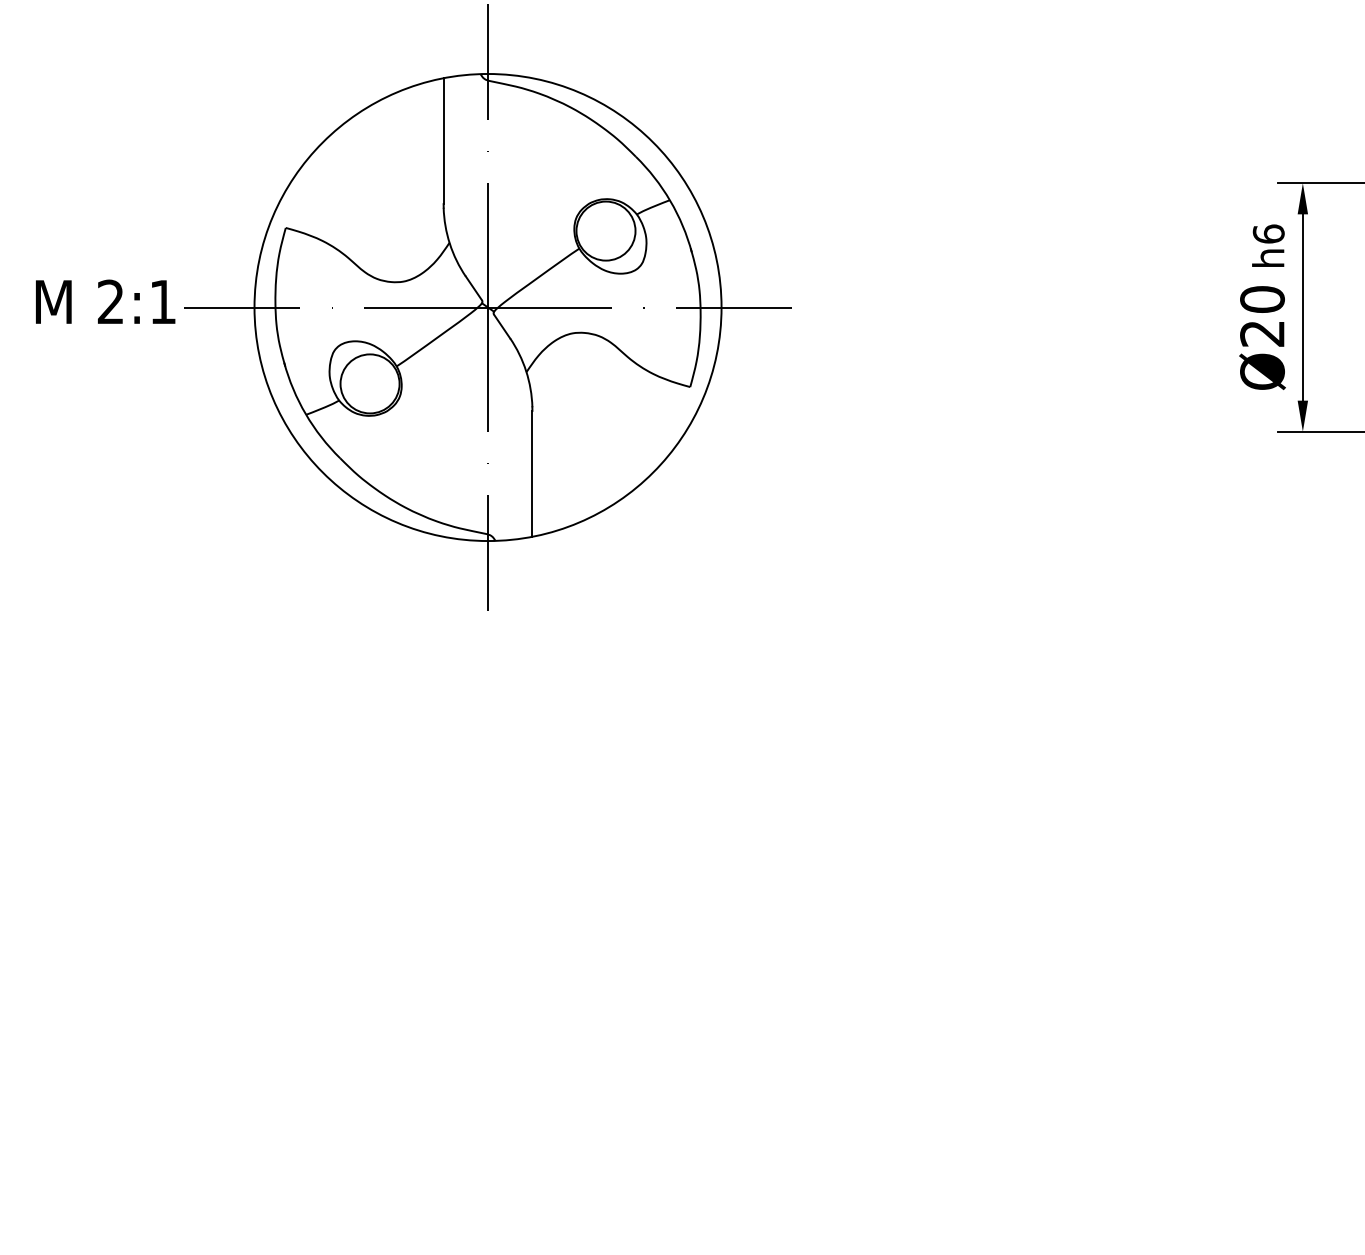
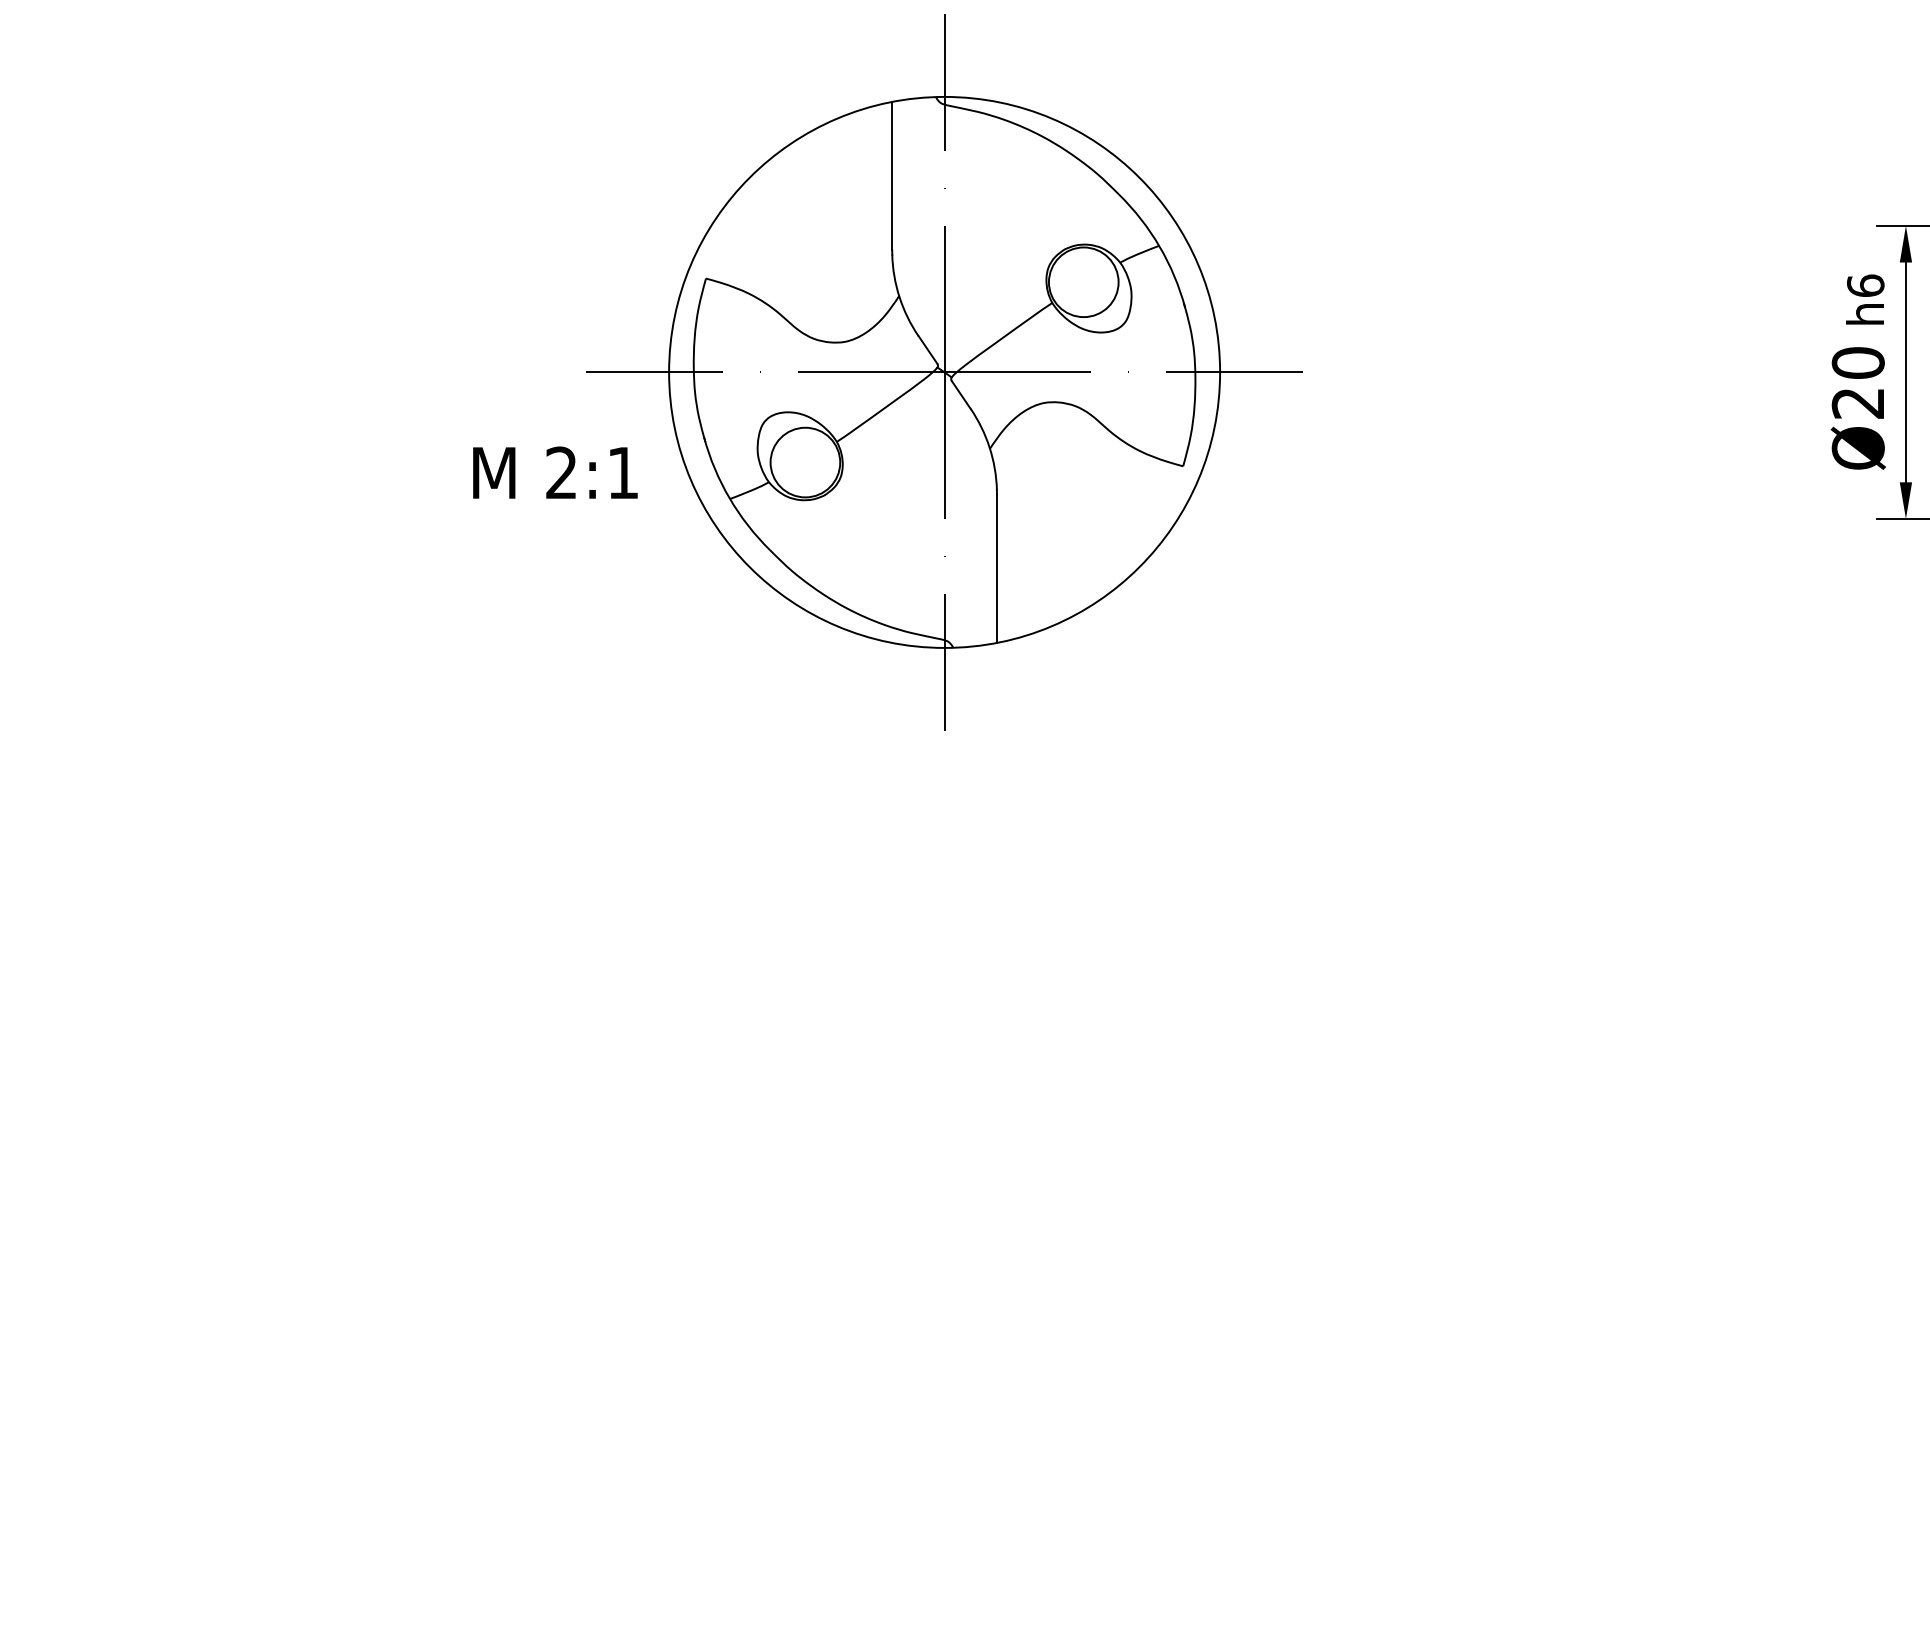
text: (105, 301) -> (555, 472), moved

